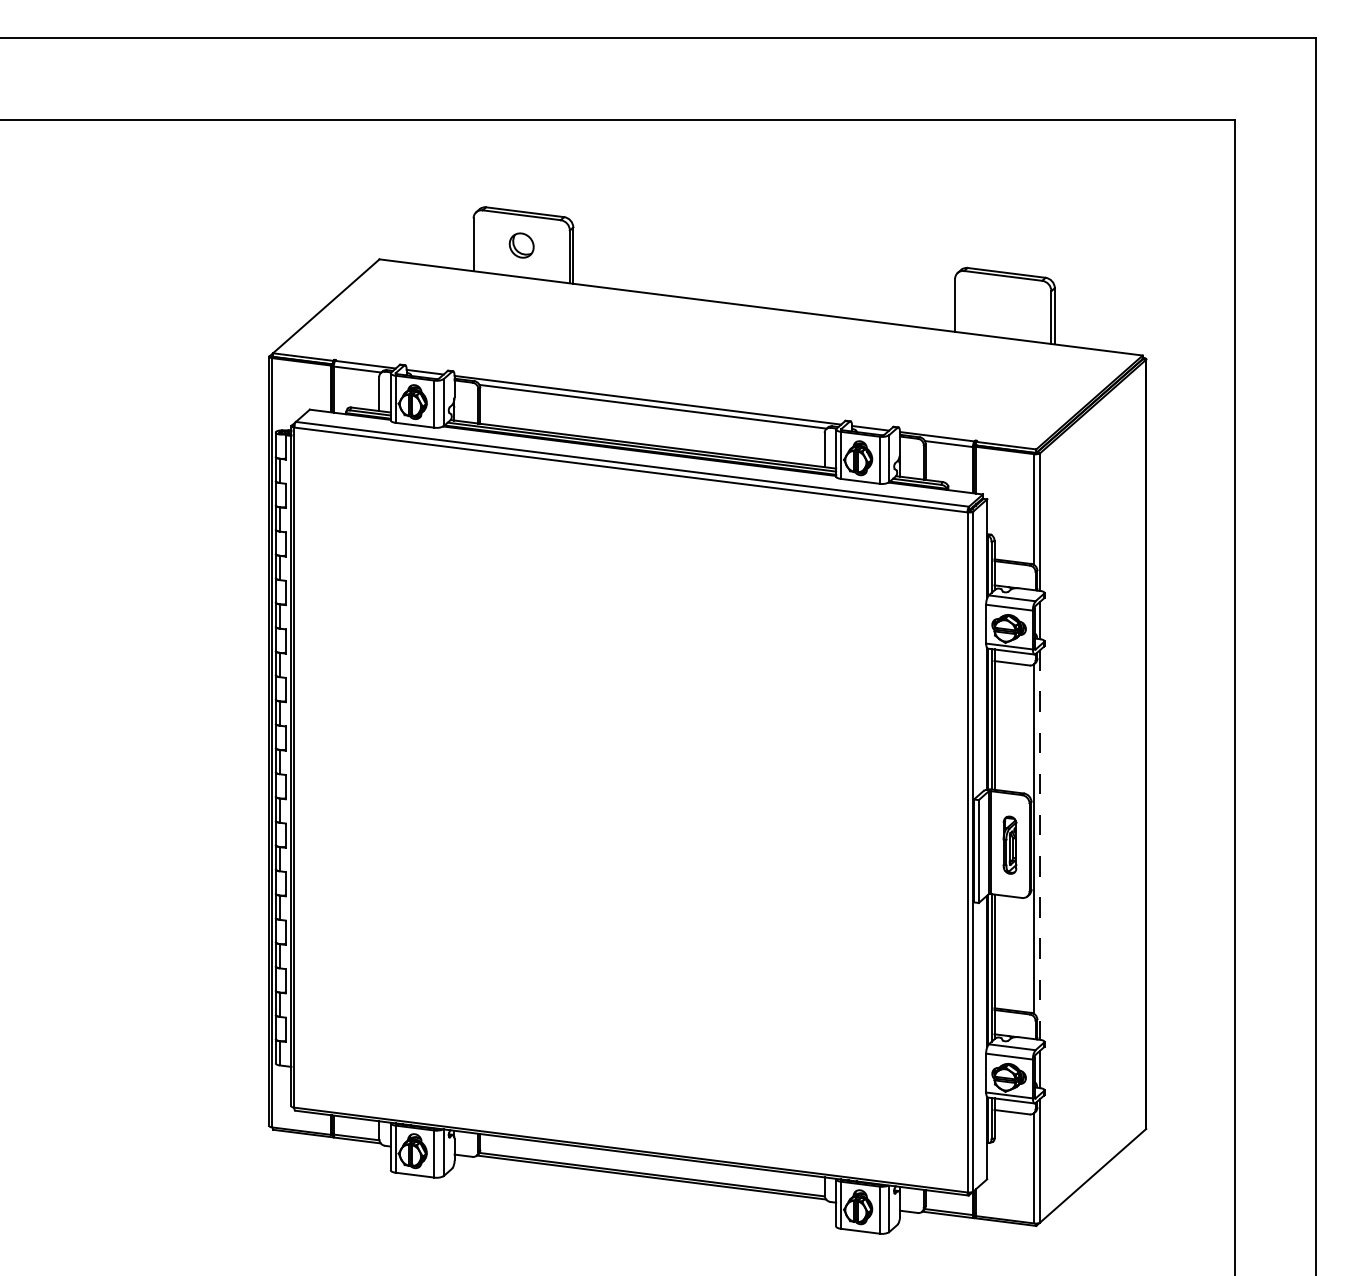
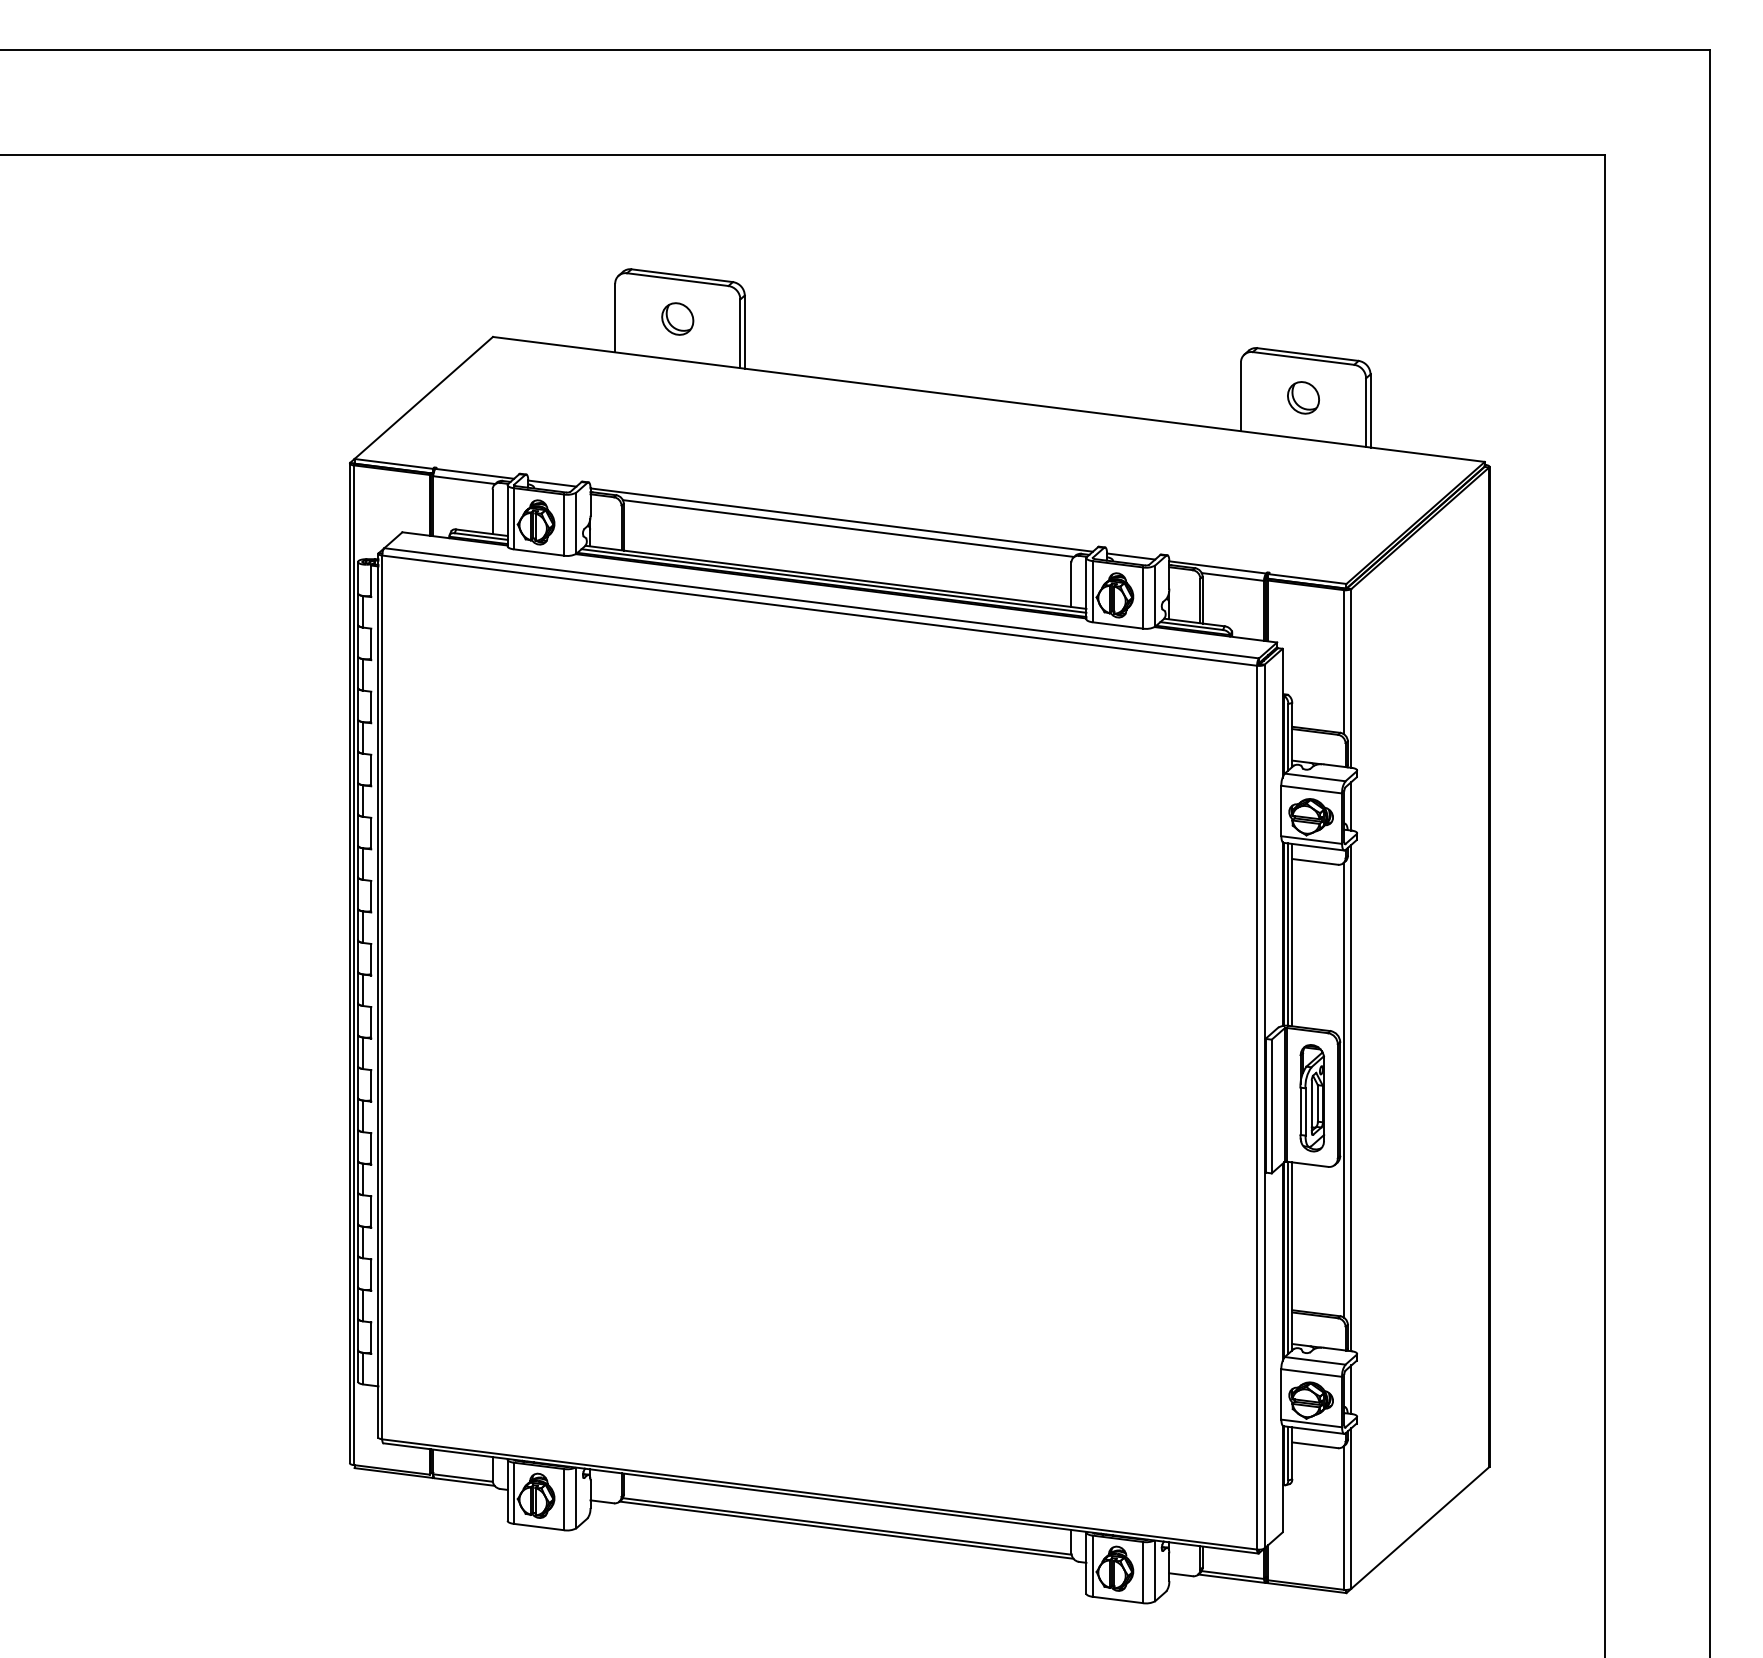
part: (1003, 305) -> (1303, 397), added
part: (1010, 845) -> (1312, 1098), size x1.43
line: (1040, 845) -> (1351, 1098), dashed -> solid

